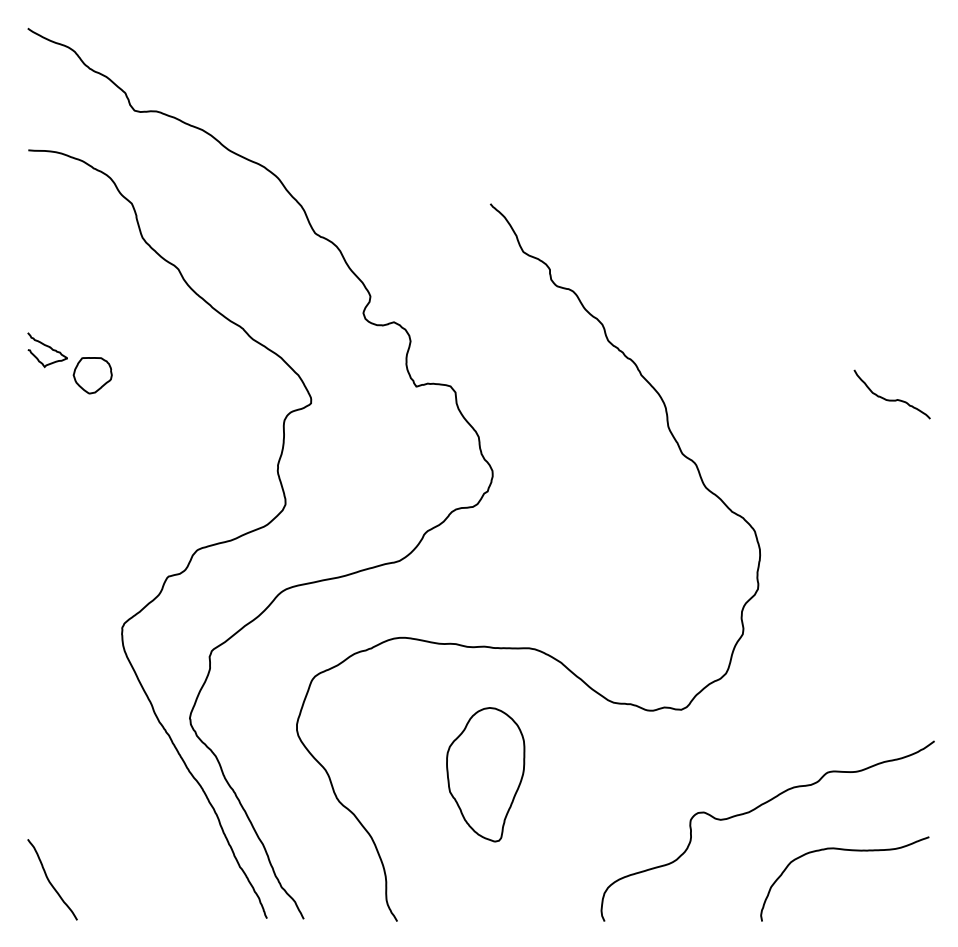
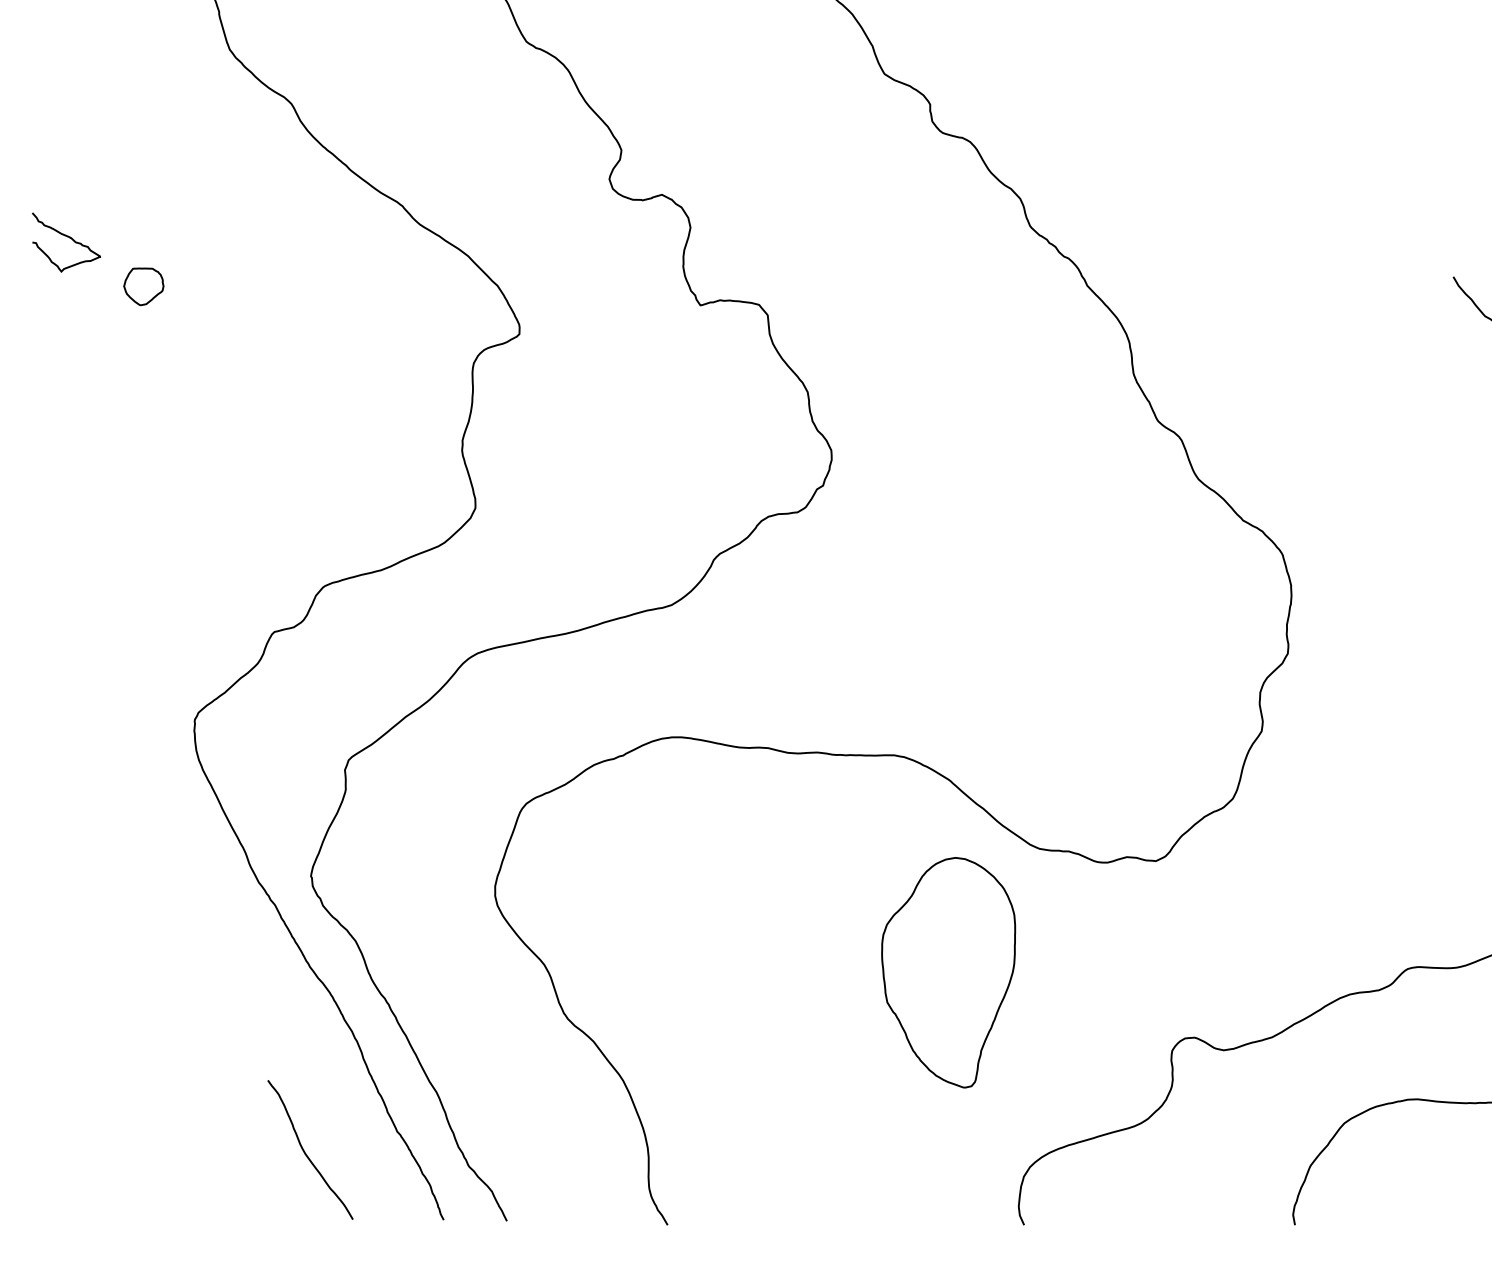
part: (92, 375) -> (143, 286), size x0.6
part: (485, 774) -> (948, 972), moved
curve: (50, 881) -> (306, 1152), moved

